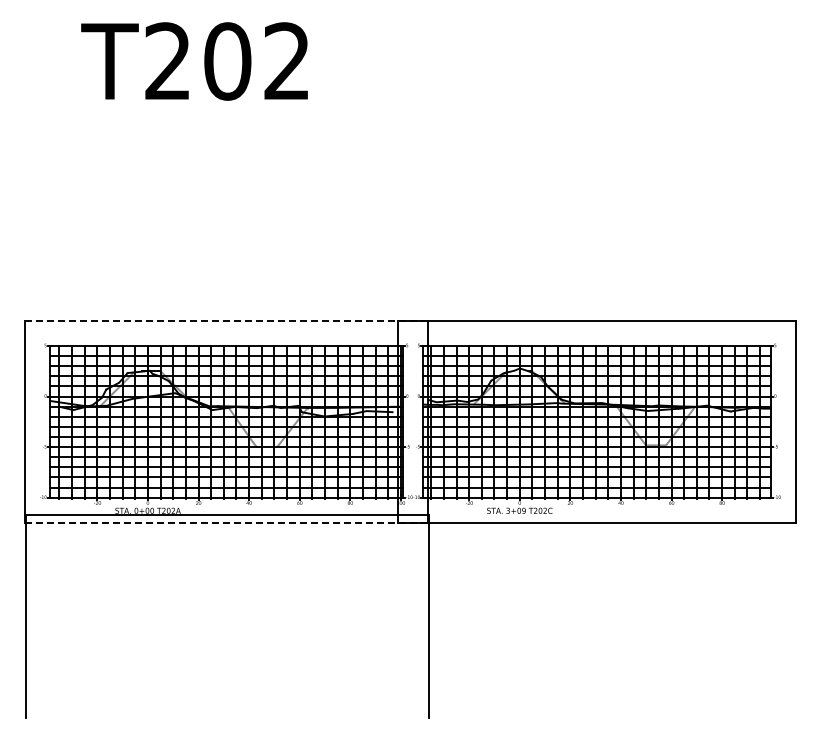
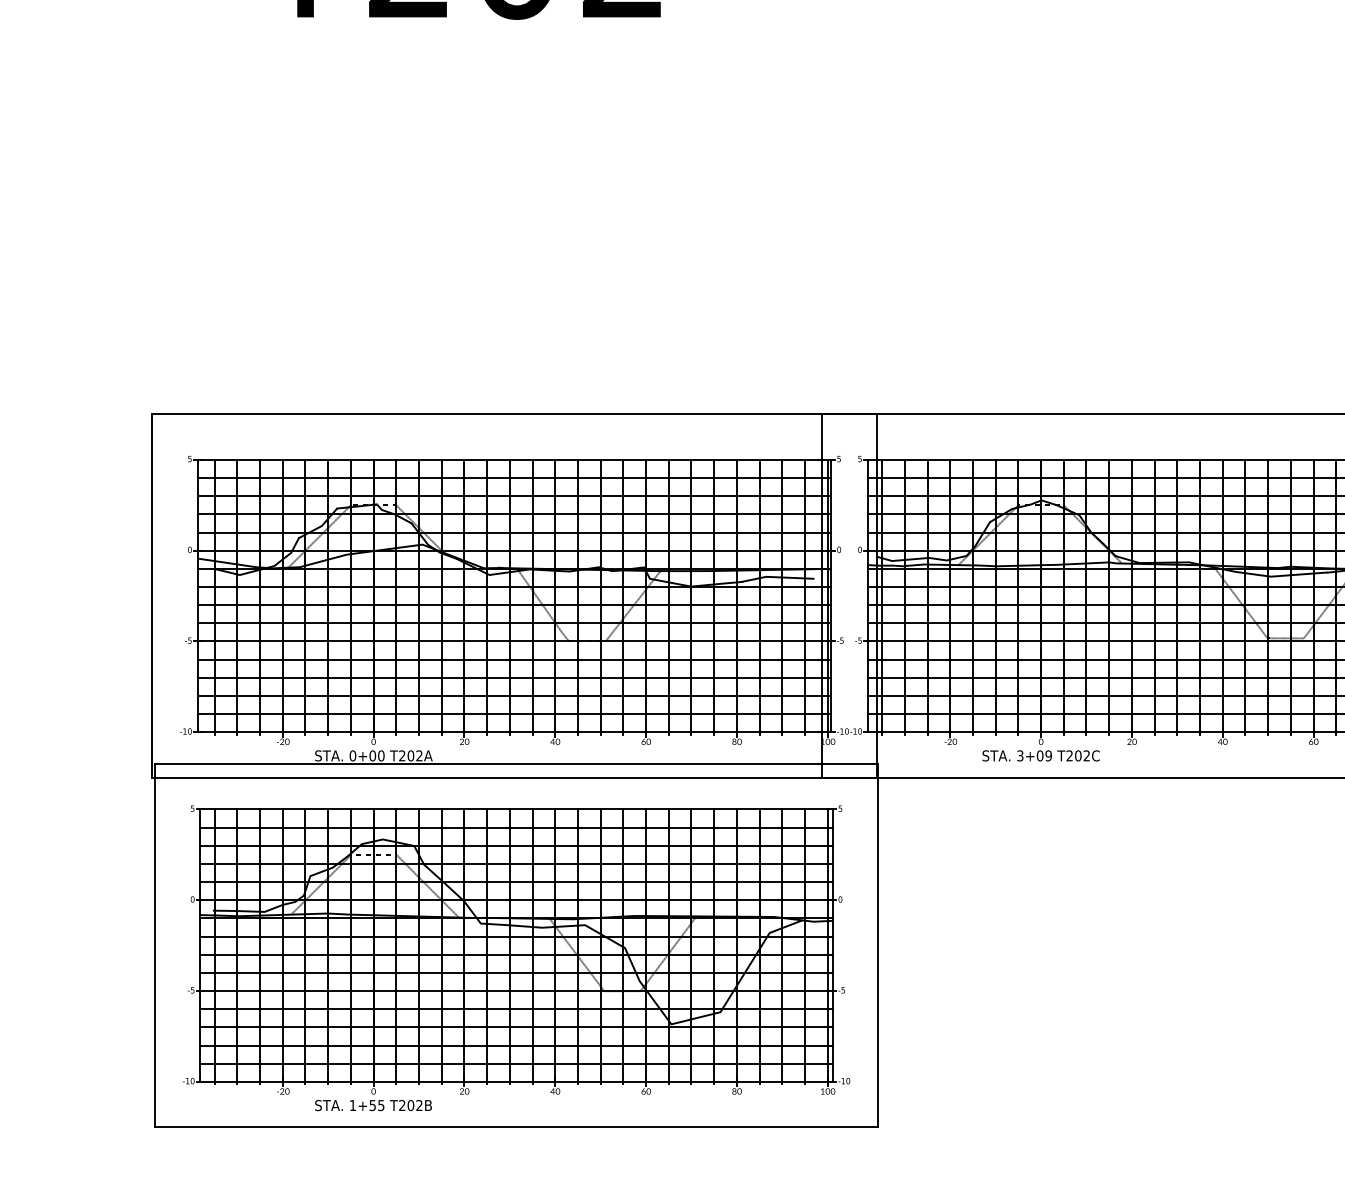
line: (226, 320) -> (514, 414), dashed -> solid
line: (226, 523) -> (514, 778), dashed -> solid
part: (227, 623) -> (516, 958), added
line: (227, 717) -> (516, 1126), added

